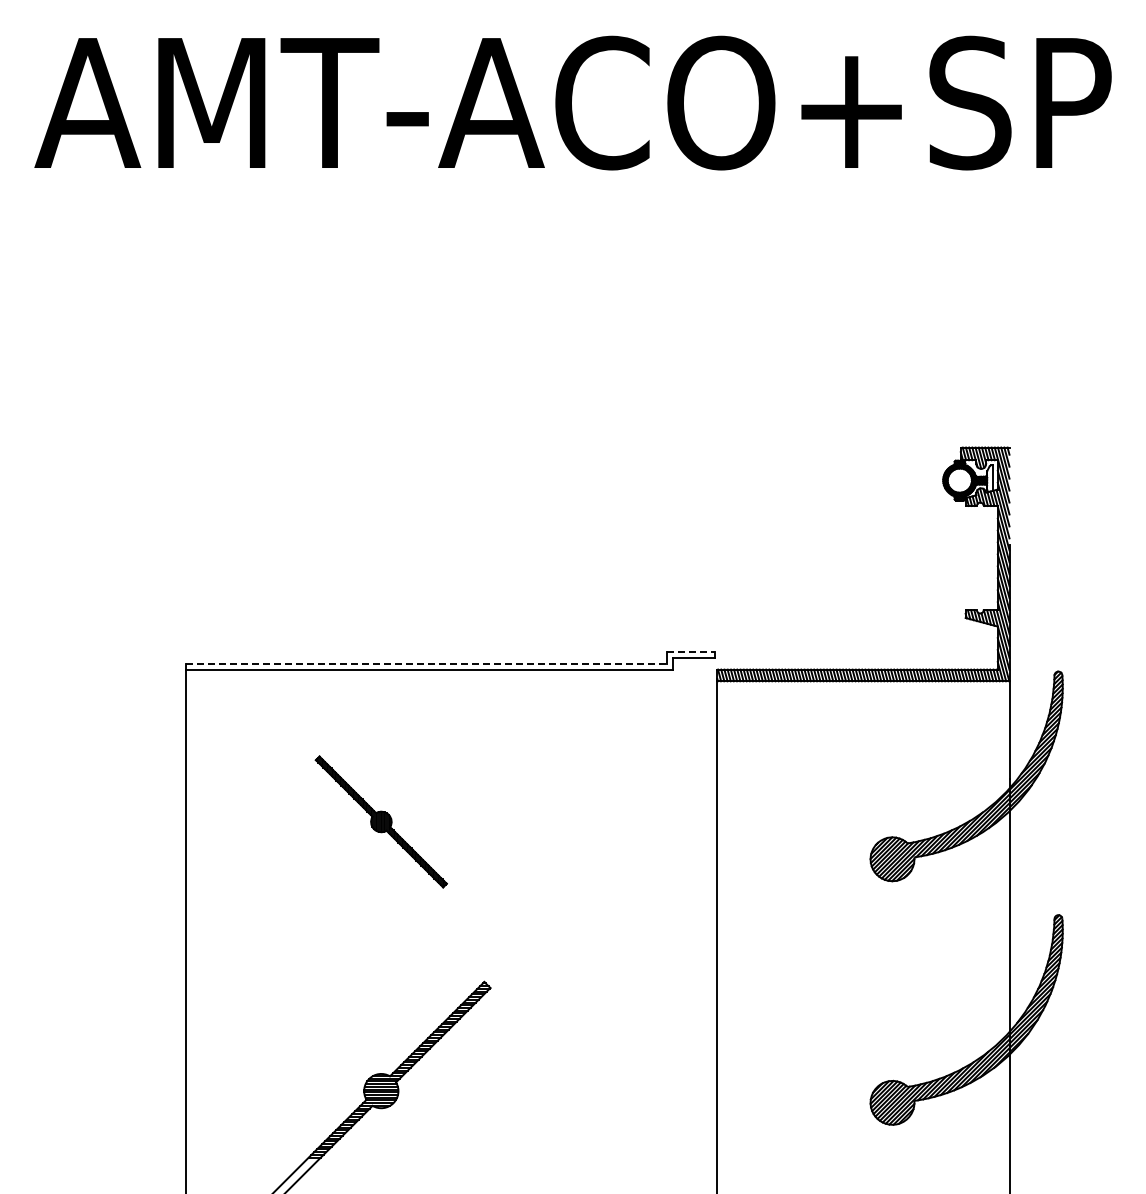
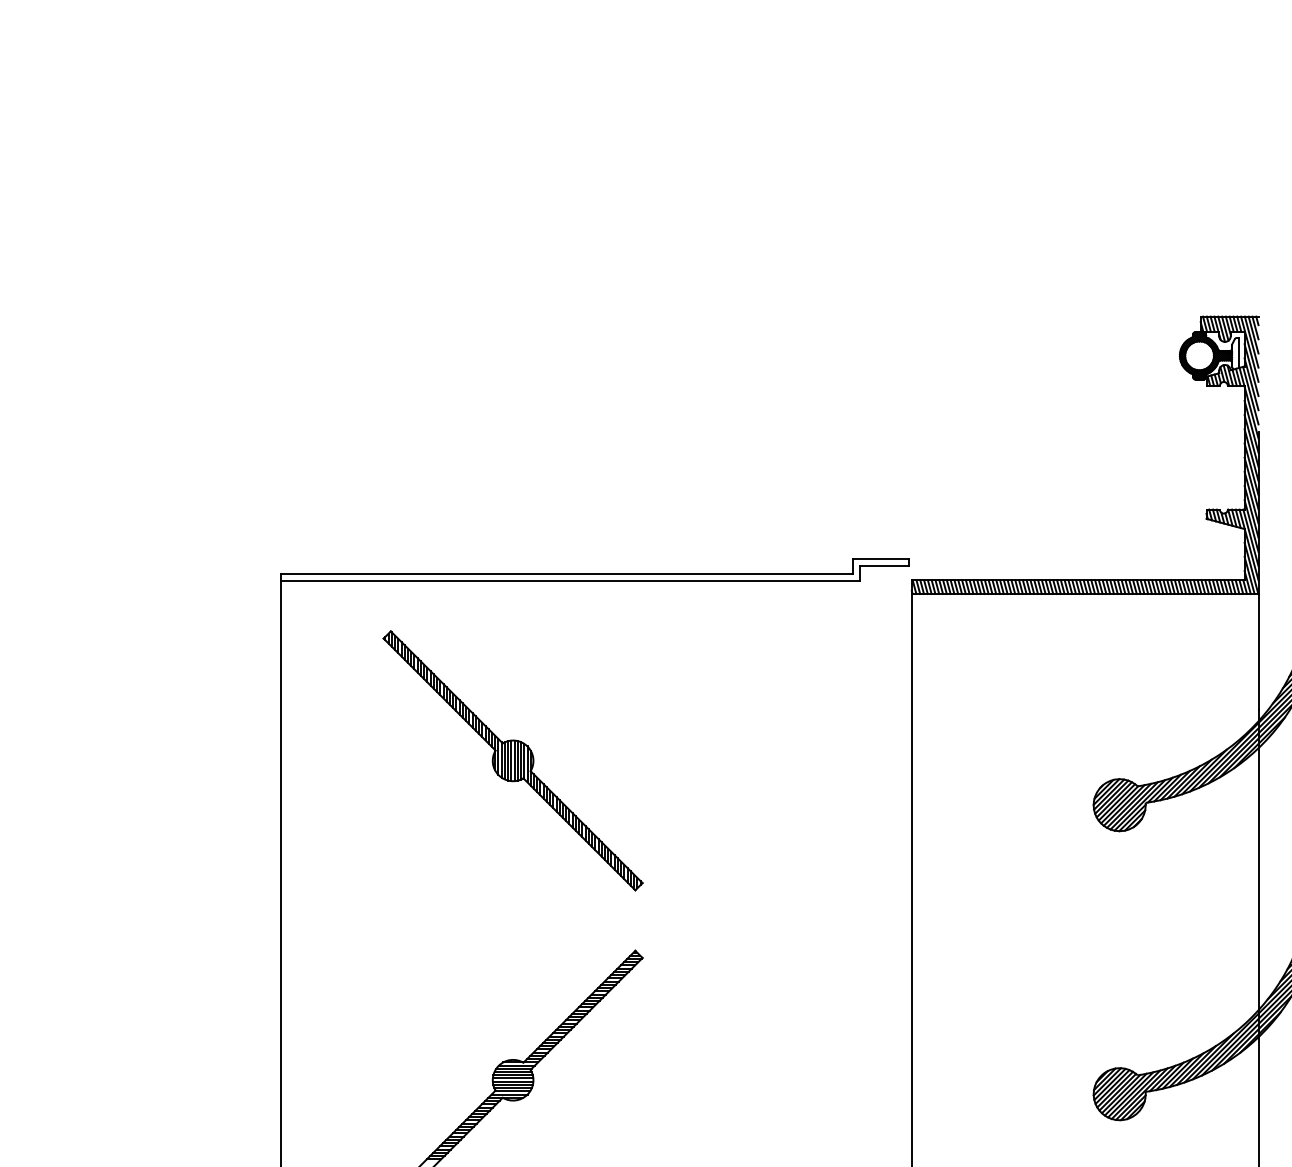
line: (691, 652) -> (881, 559), dashed -> solid
line: (426, 664) -> (566, 574), dashed -> solid
part: (381, 821) -> (513, 760), size x1.67

